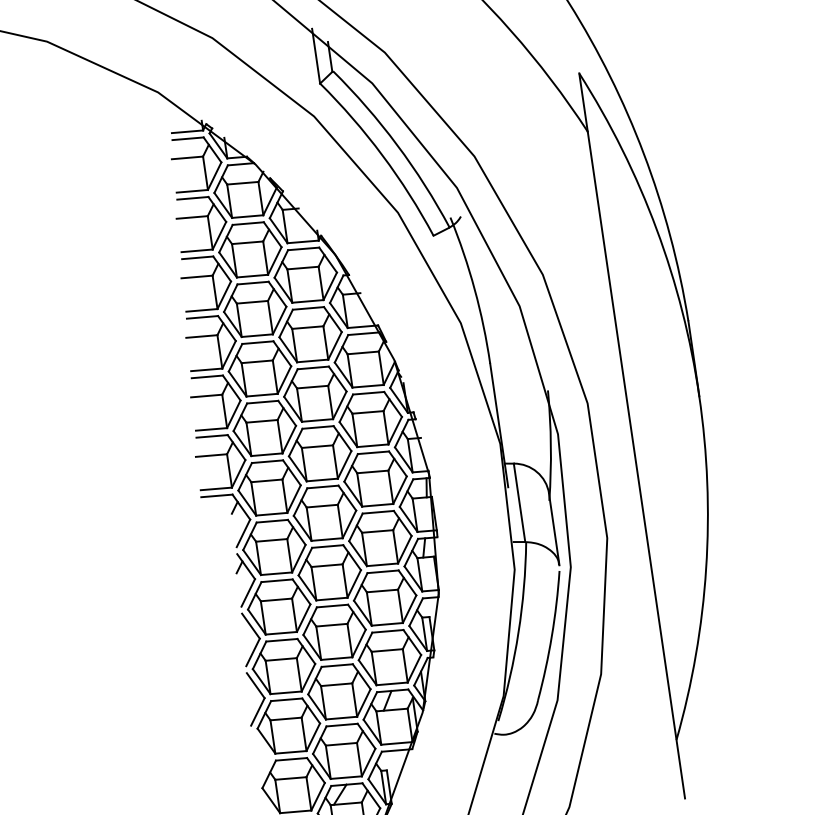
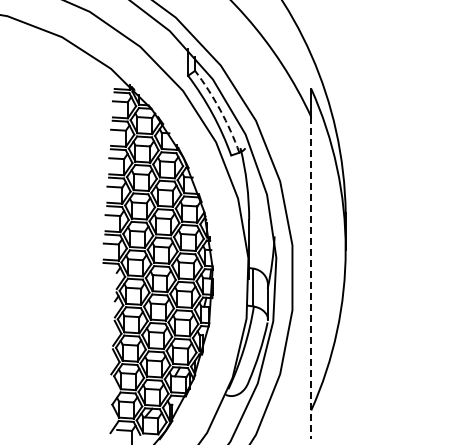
arc: (397, 145) -> (220, 110), solid -> dashed
line: (636, 464) -> (311, 277), solid -> dashed

